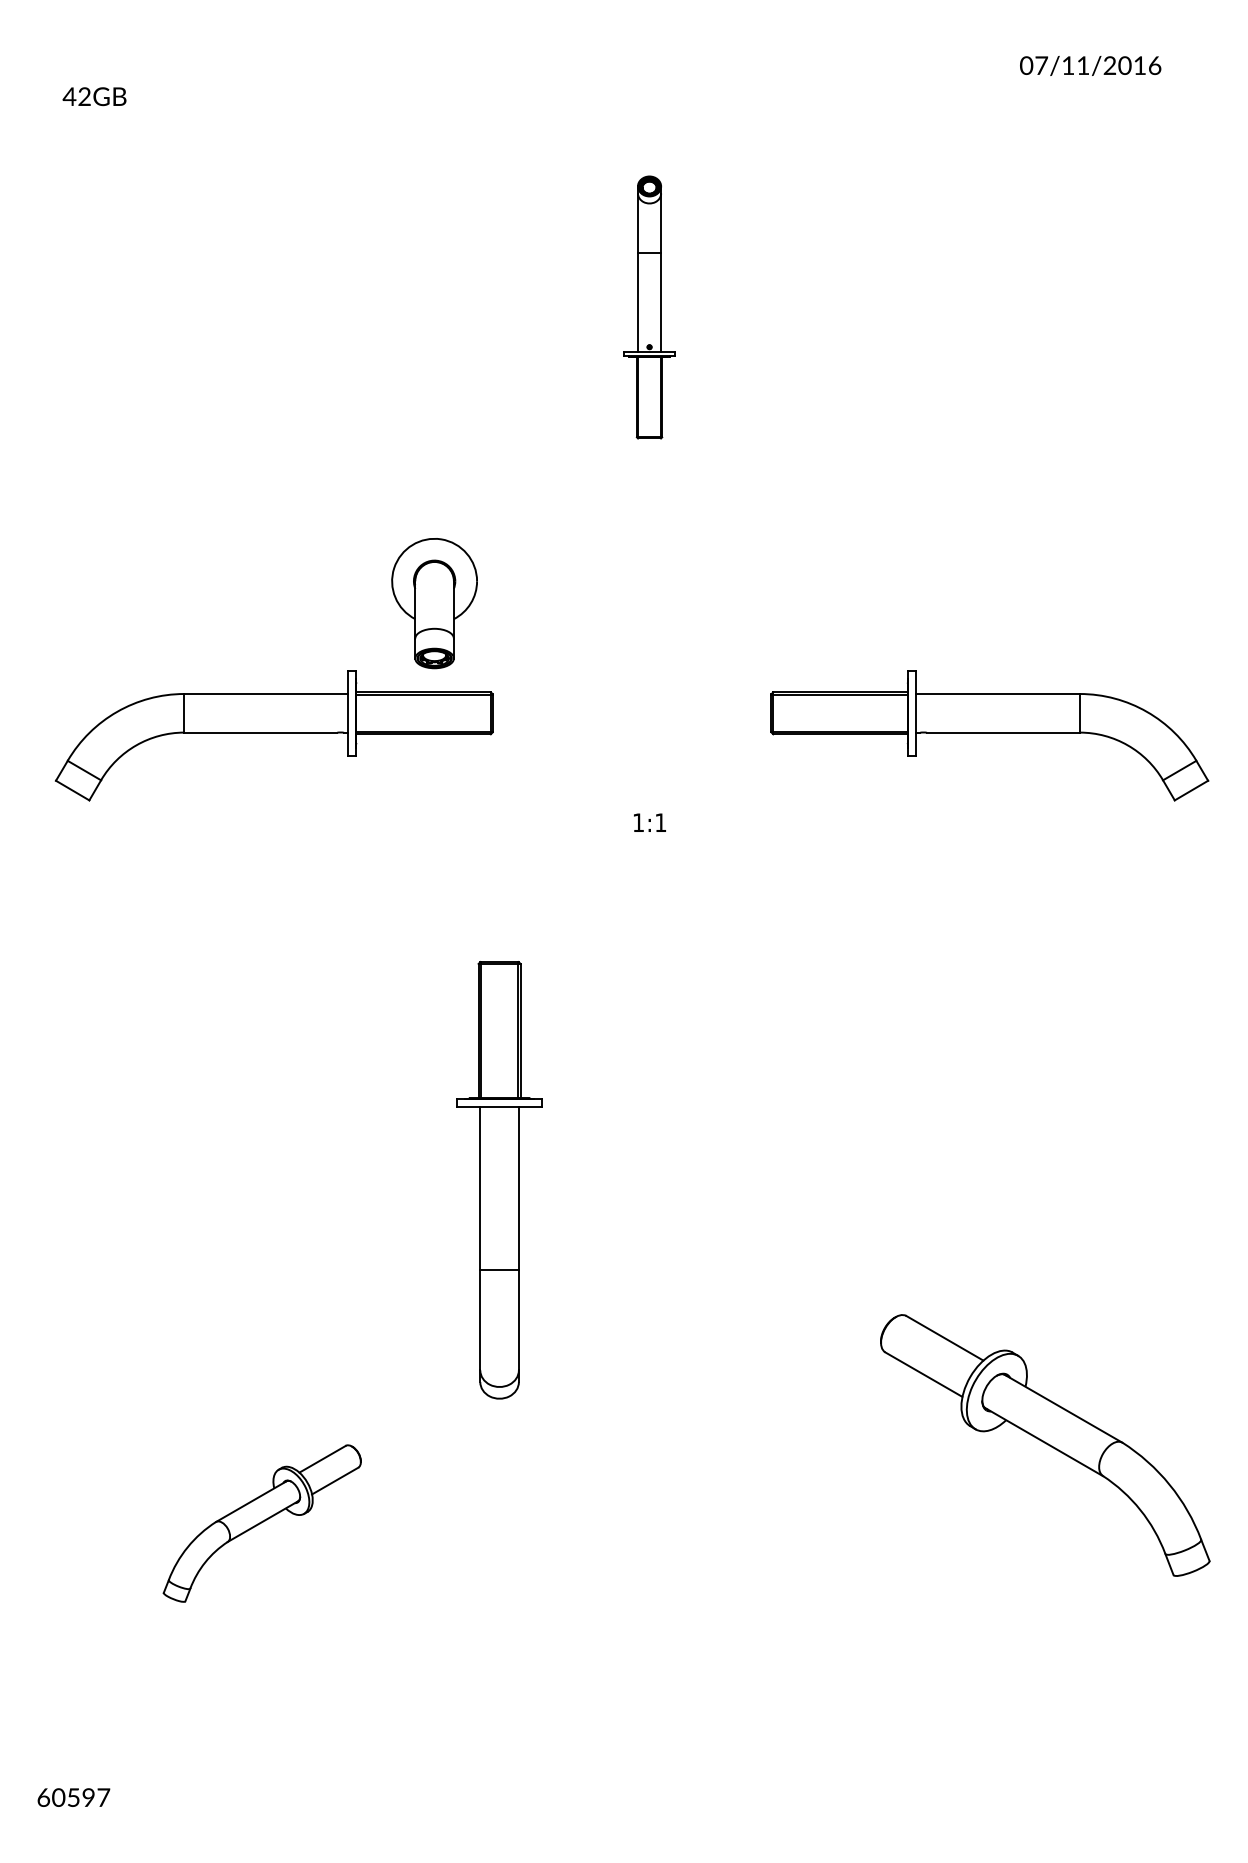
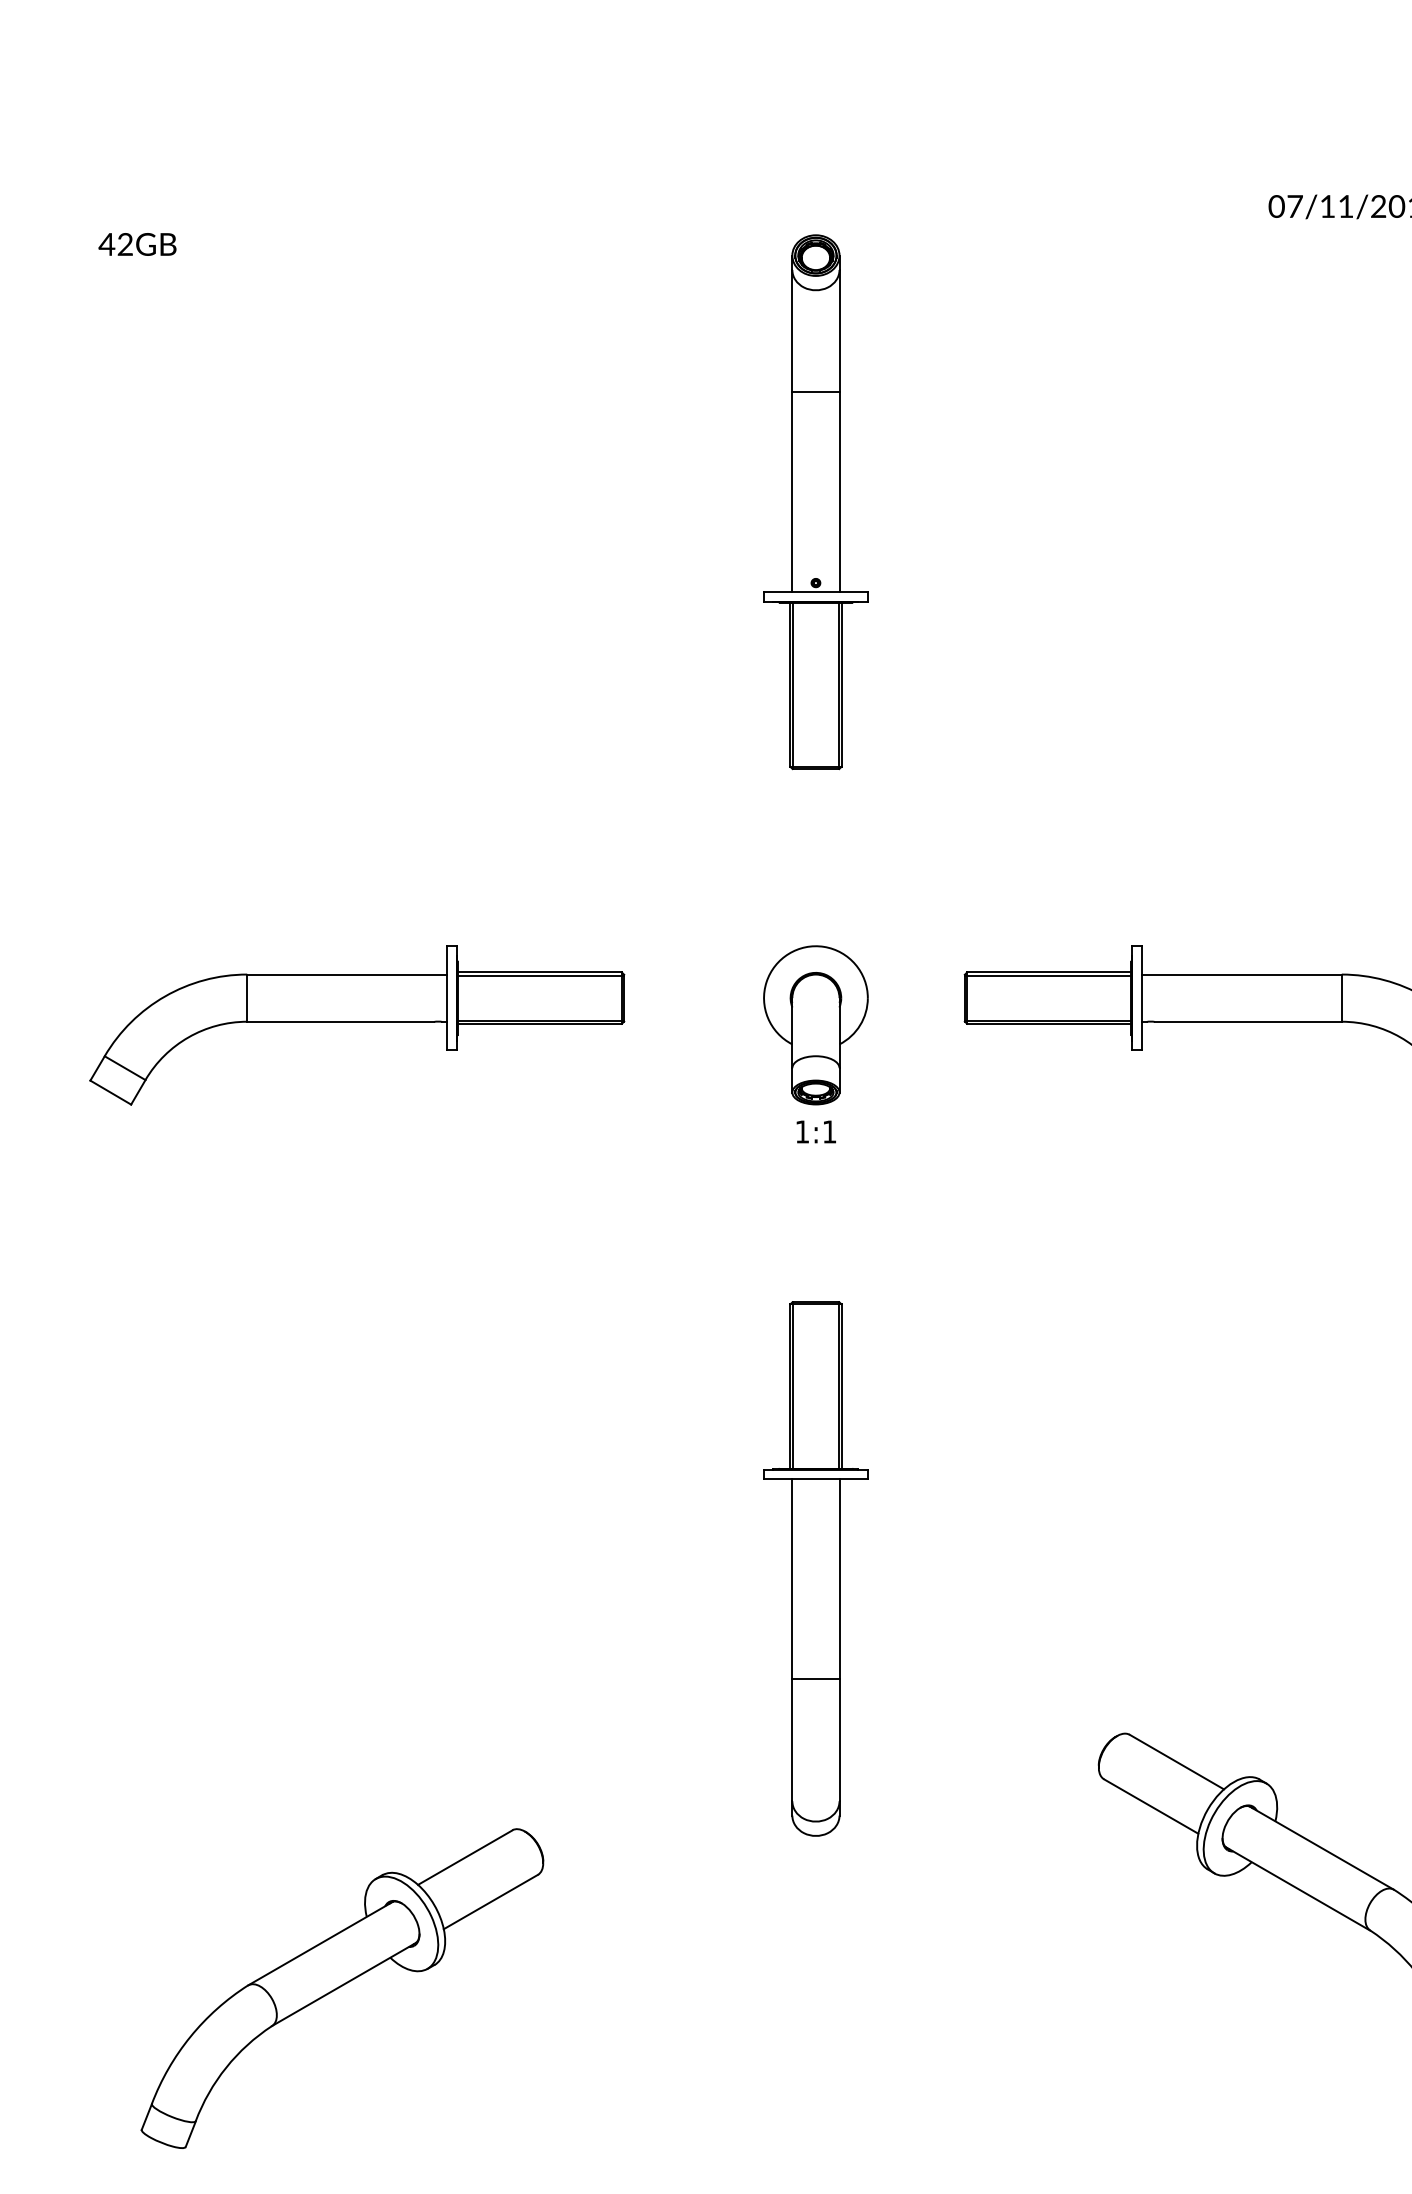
part: (649, 307) -> (815, 502), size x1.67
part: (434, 603) -> (815, 1025), moved
part: (499, 1180) -> (815, 1569), moved
part: (262, 1523) -> (342, 1988), size x1.67

